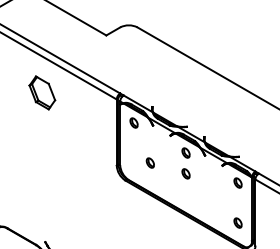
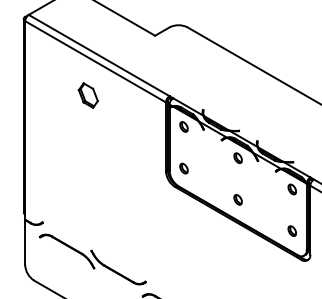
part: (41, 92) -> (87, 95), size x0.71
part: (149, 162) -> (183, 168), moved
part: (185, 173) -> (237, 199), moved

